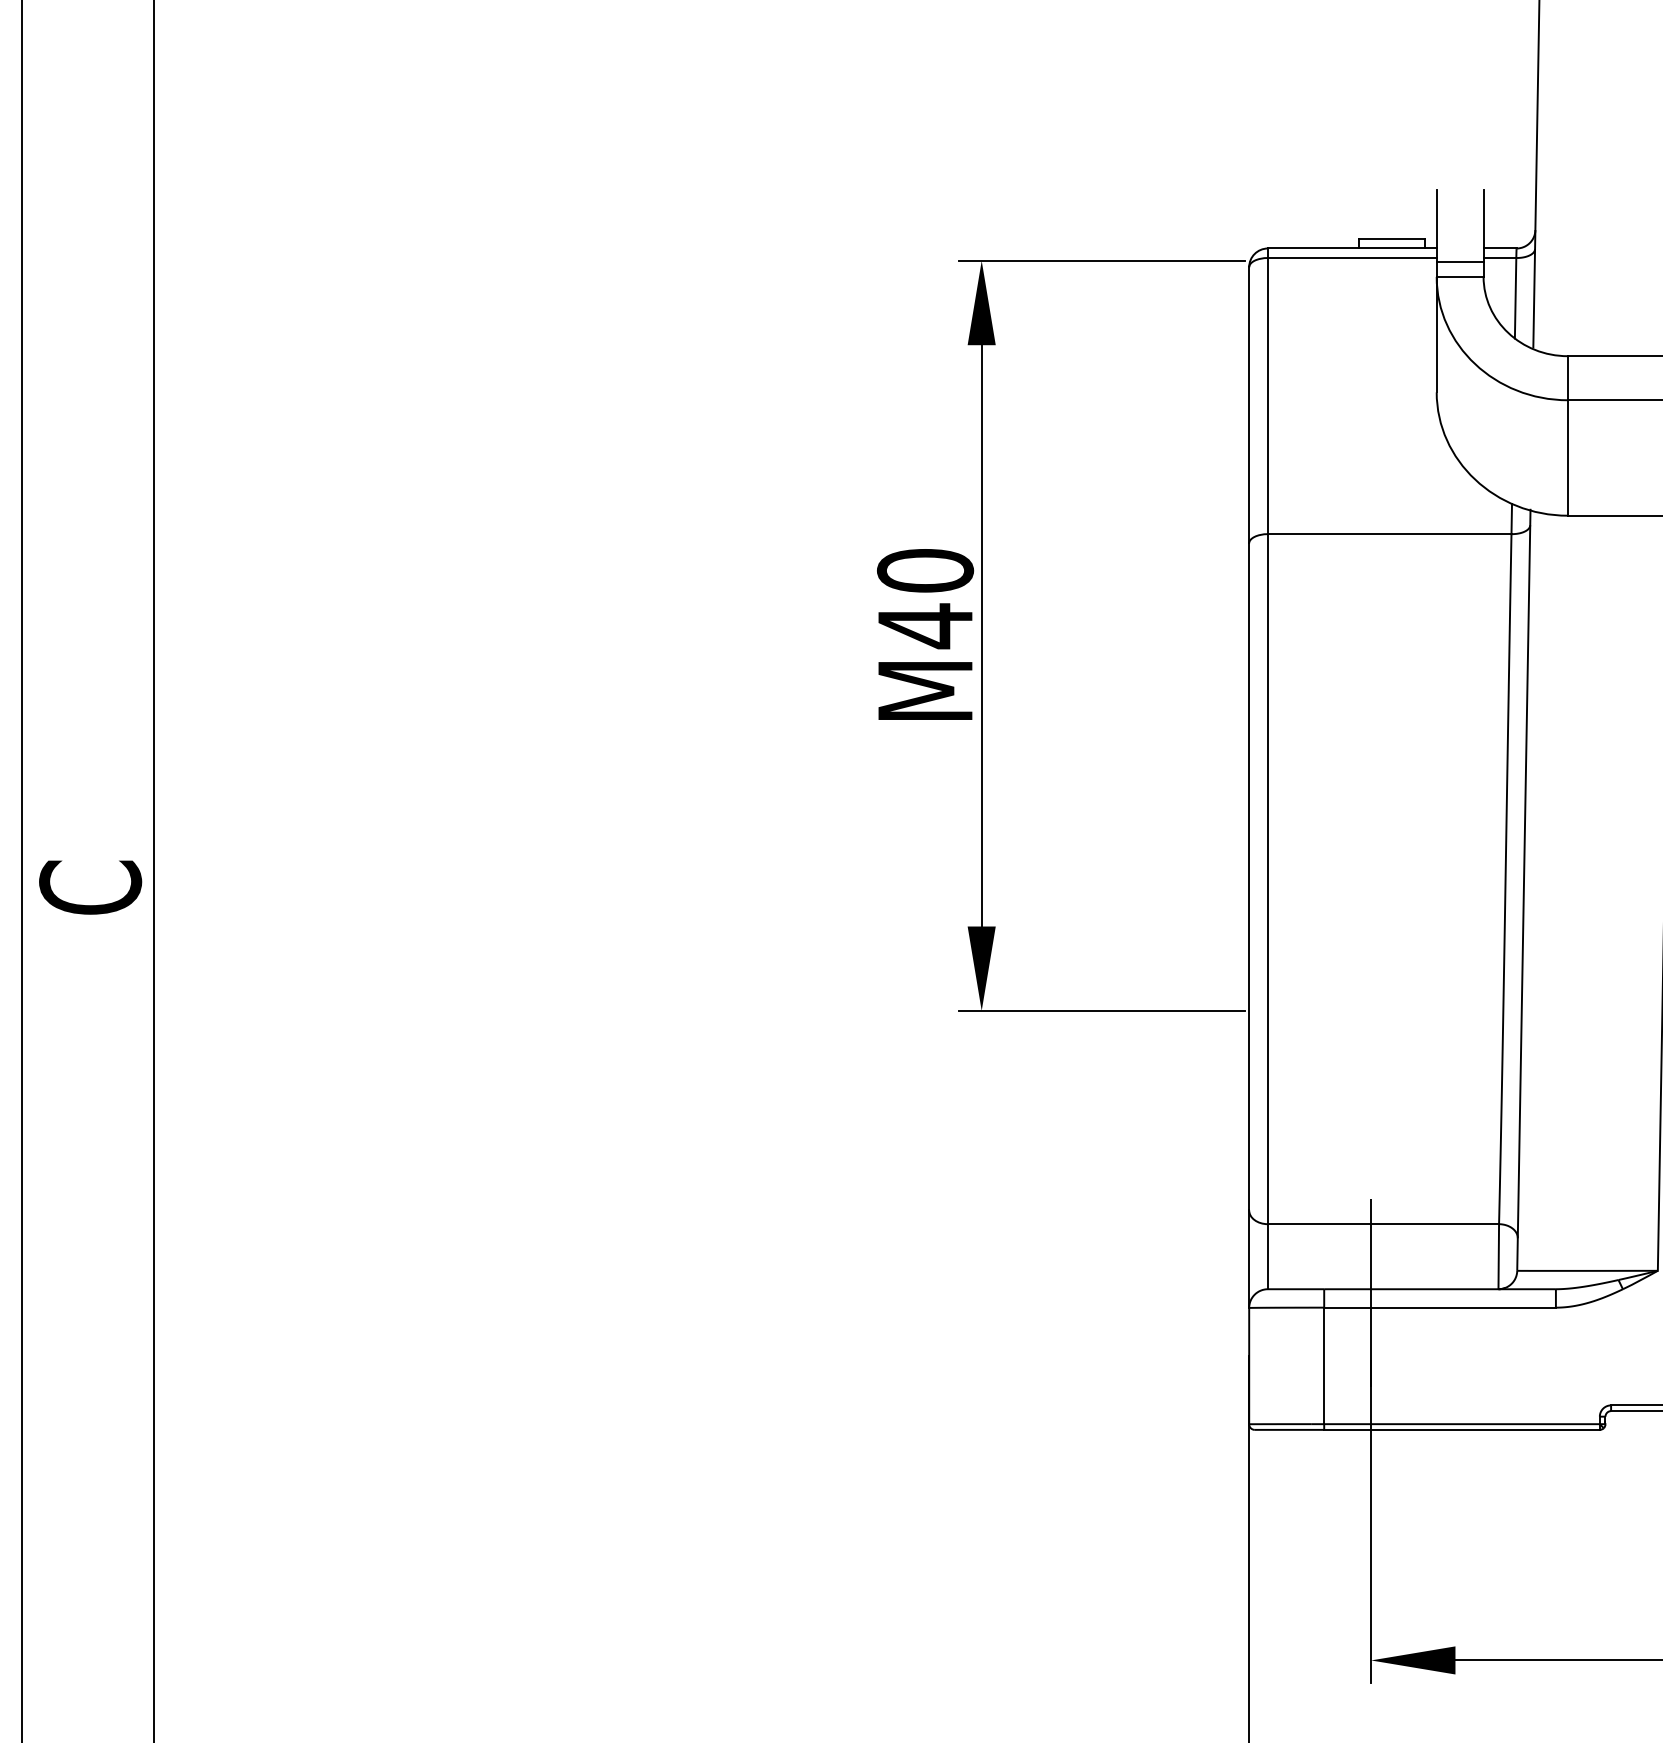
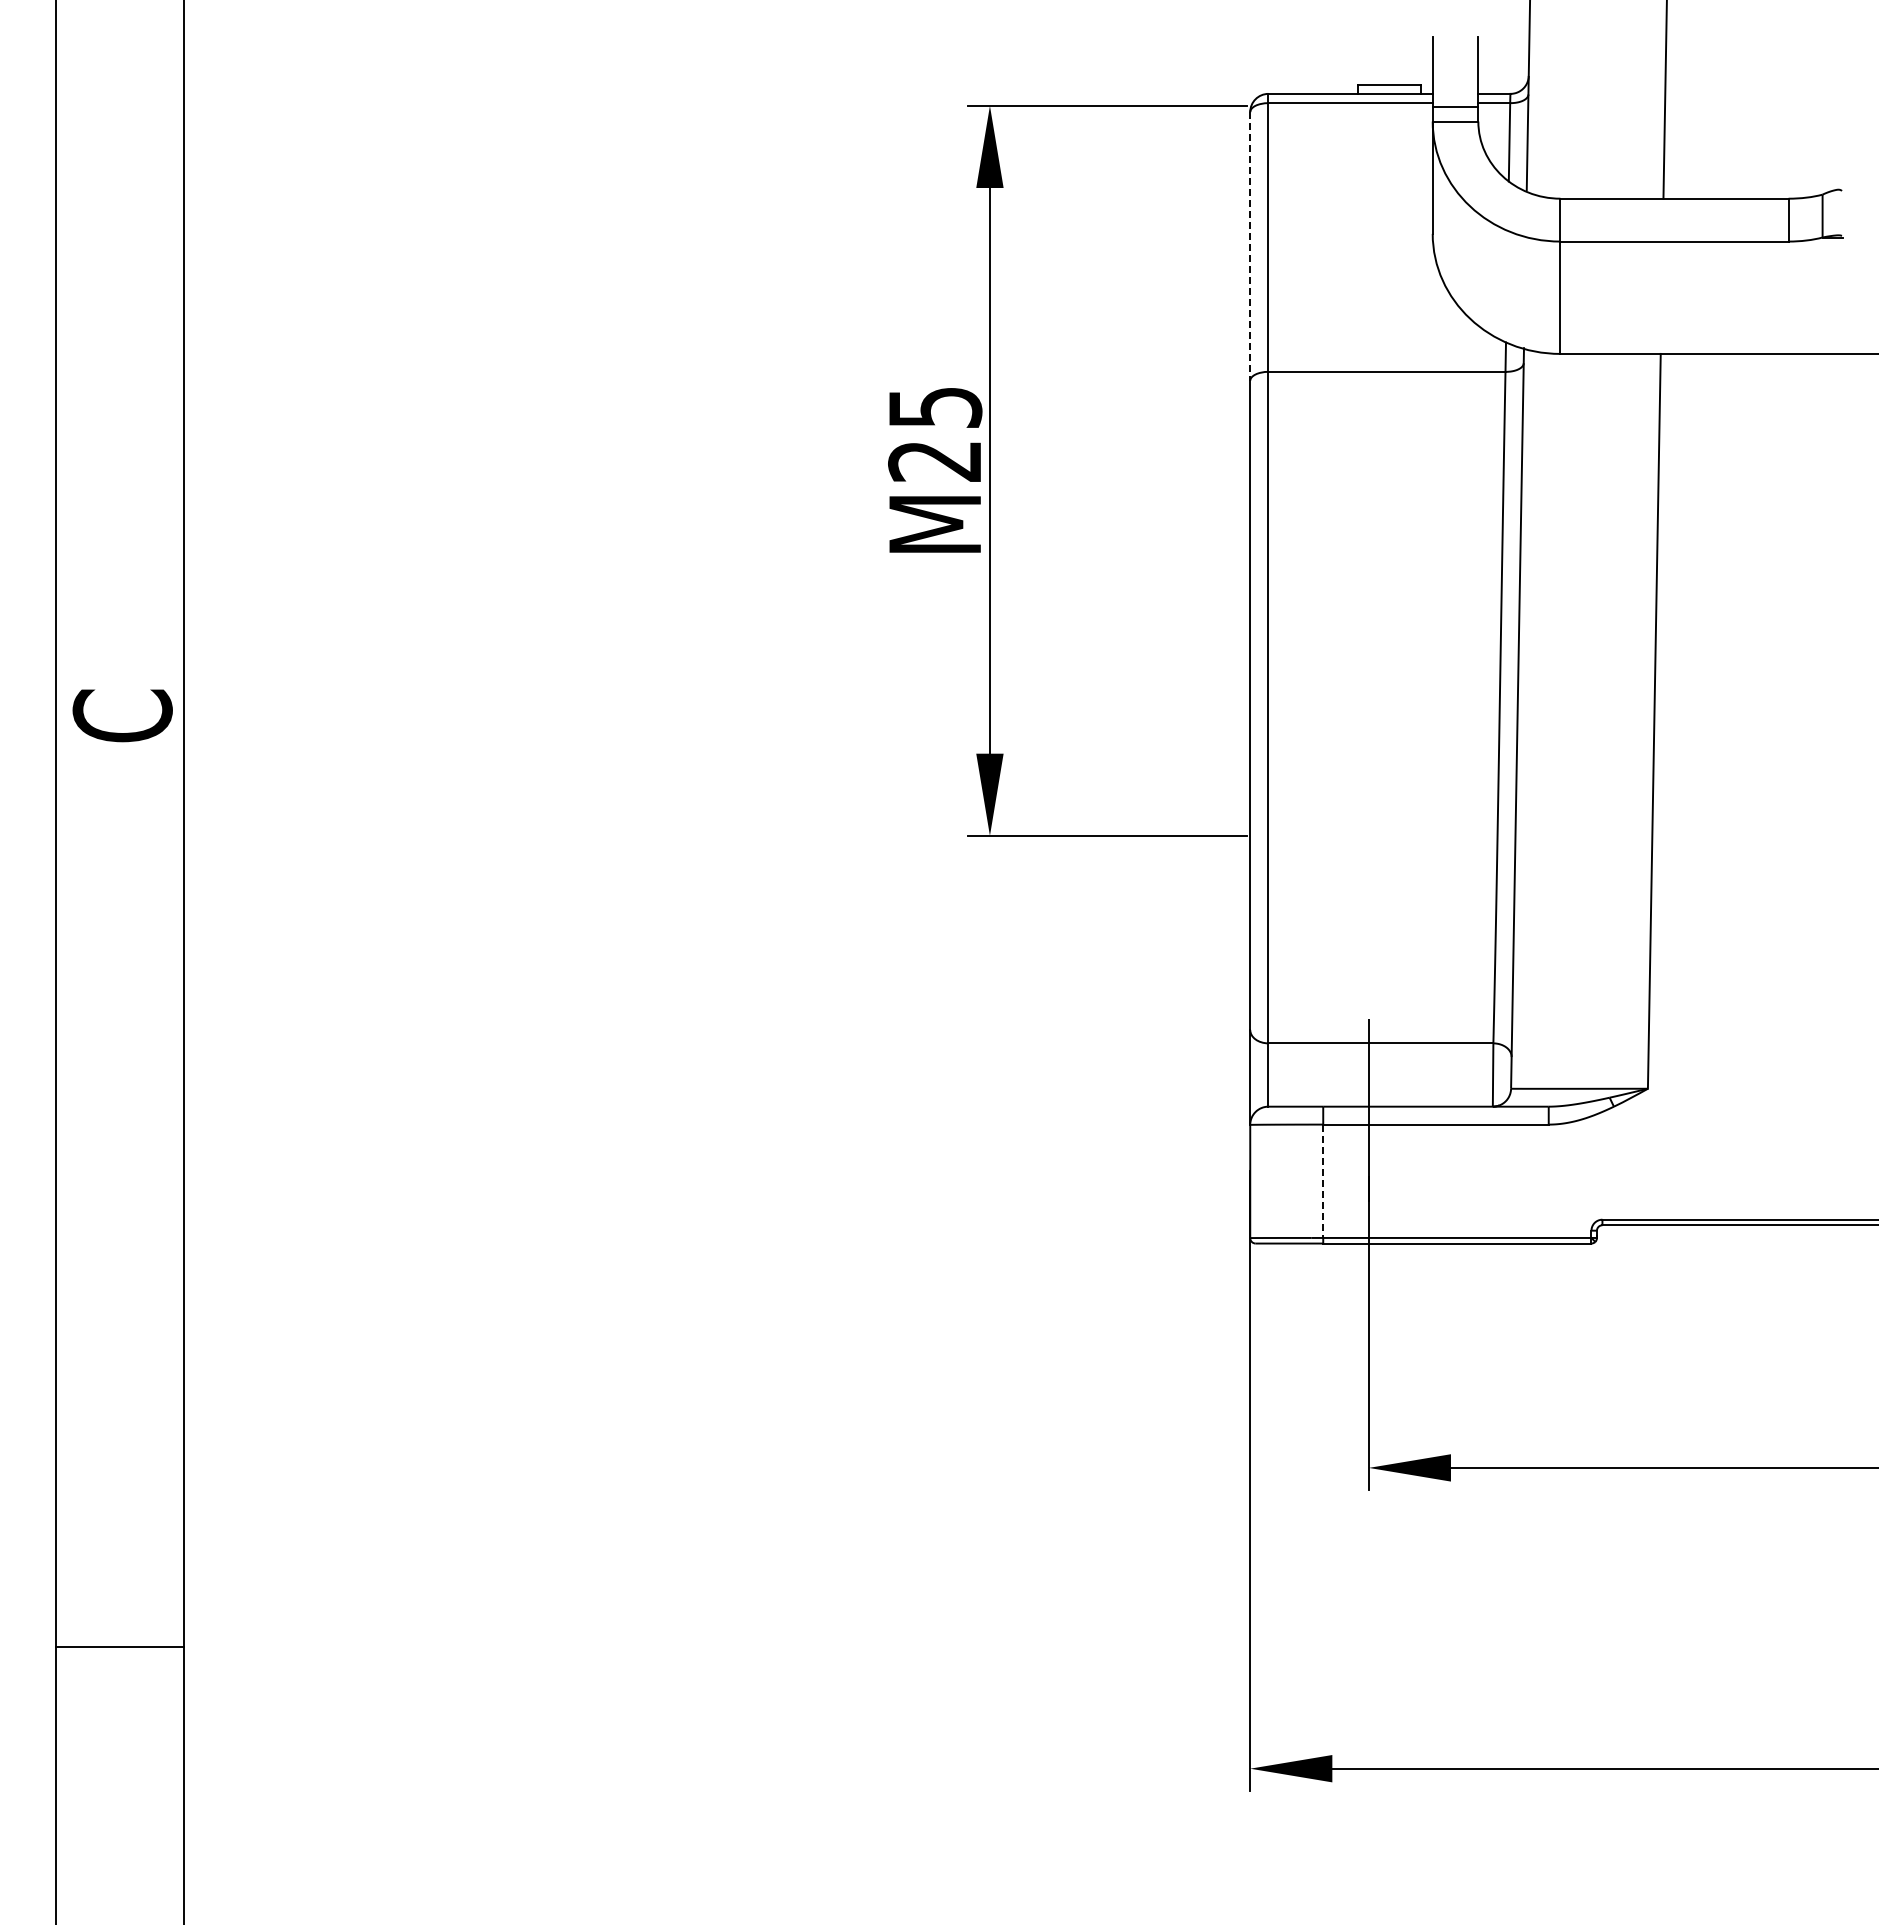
line: (1249, 405) -> (1250, 246), solid -> dashed
text: (925, 598) -> (935, 434), M40 -> M25
line: (1324, 1366) -> (1323, 1181), solid -> dashed

